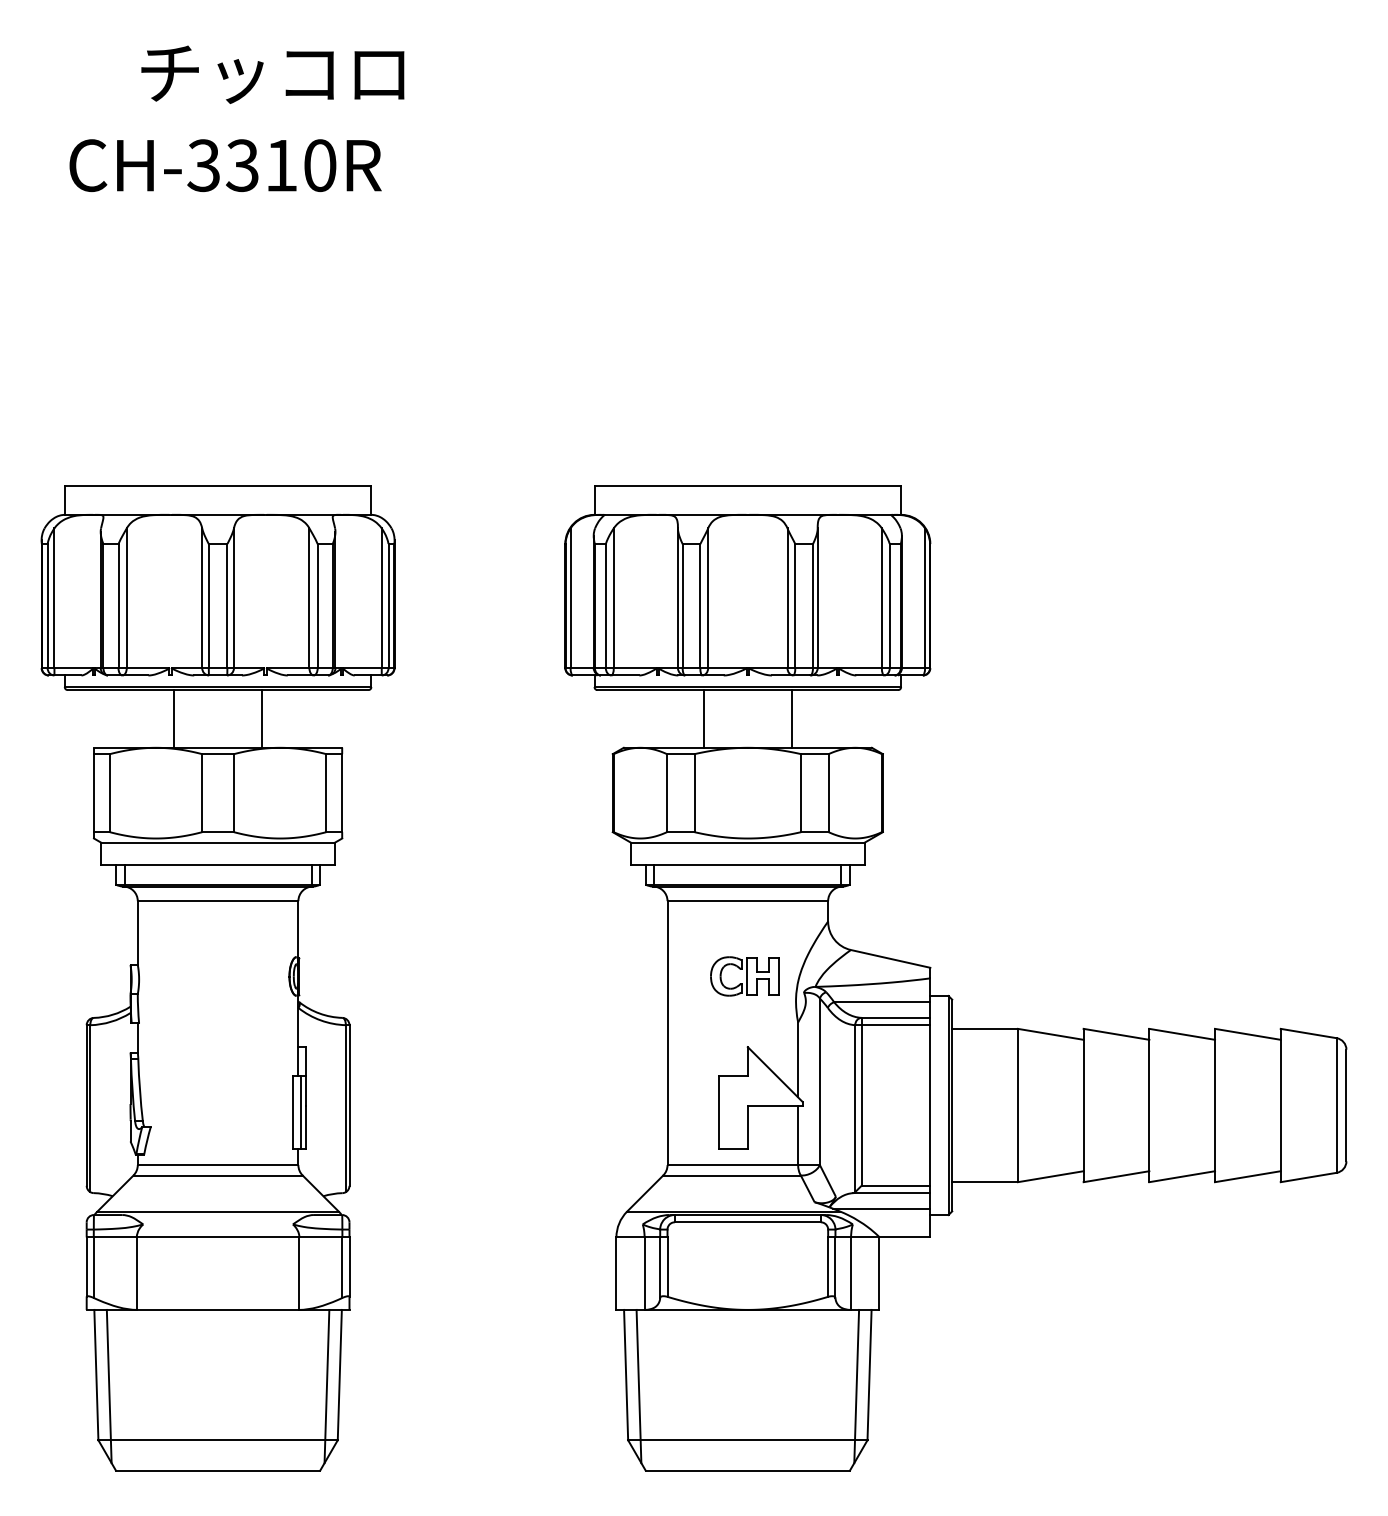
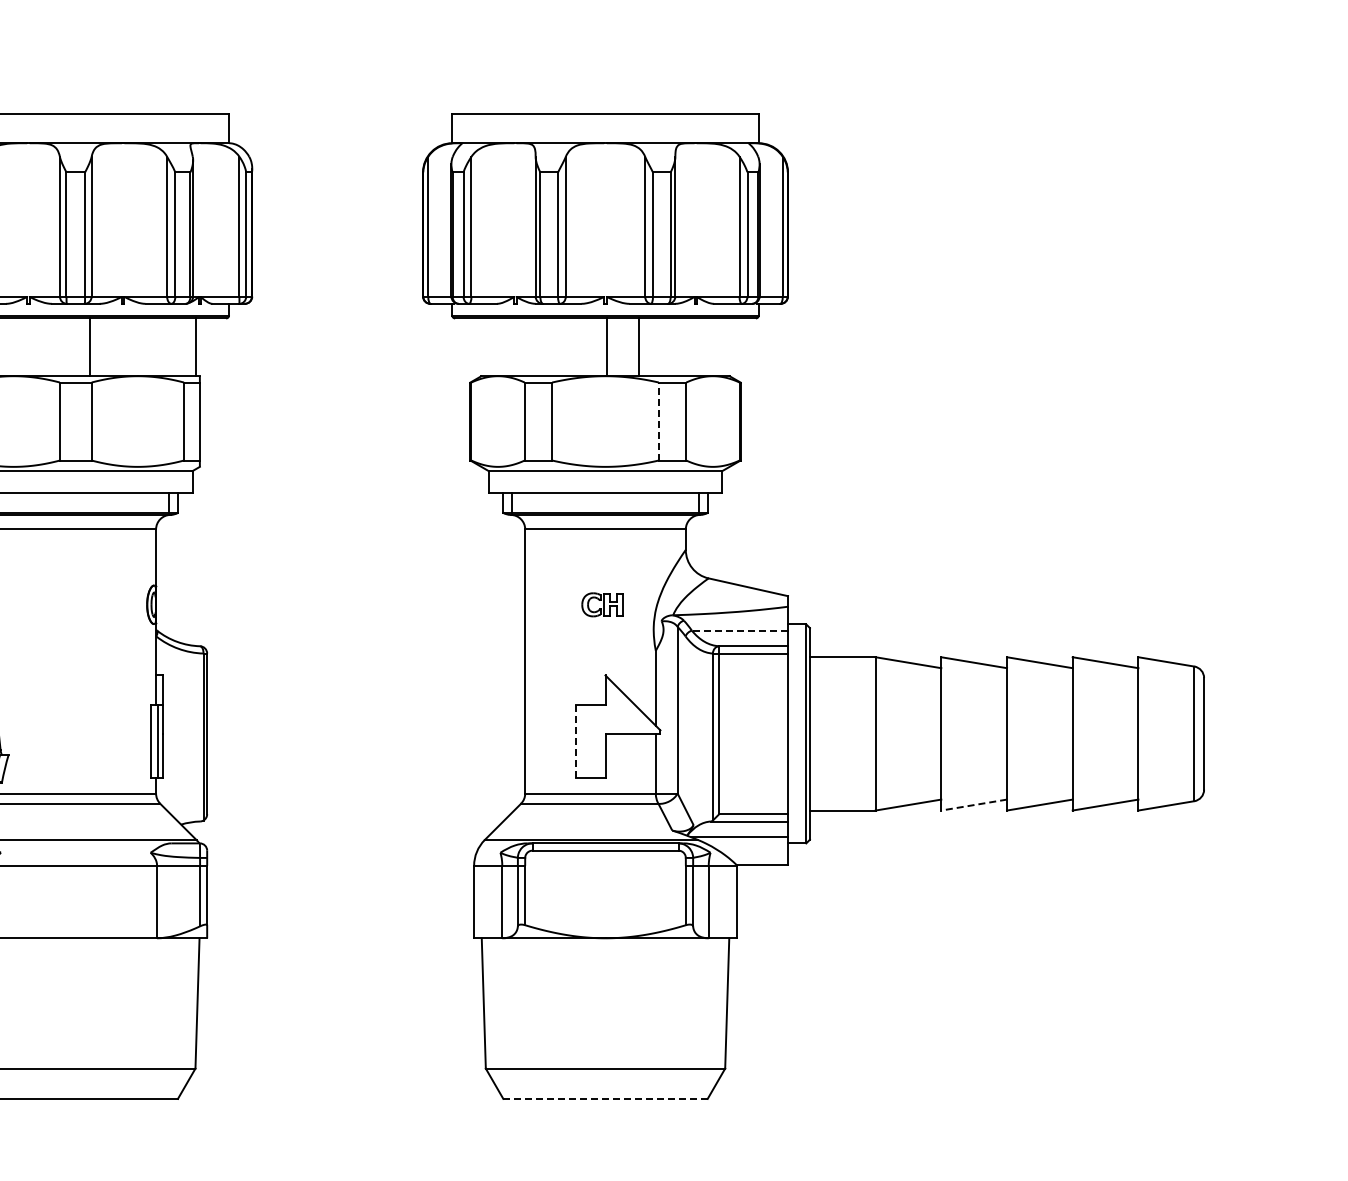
line: (174, 718) -> (90, 346), moved
line: (261, 718) -> (195, 346), moved
line: (704, 718) -> (639, 346), moved
line: (791, 718) -> (607, 346), moved
line: (801, 792) -> (659, 420), solid -> dashed
part: (744, 976) -> (602, 604), size x0.6
line: (881, 1002) -> (739, 630), solid -> dashed
line: (718, 1113) -> (576, 741), solid -> dashed
line: (1115, 1176) -> (973, 804), solid -> dashed
line: (326, 1386) -> (184, 1014), removed
line: (638, 1386) -> (496, 1014), removed
line: (856, 1386) -> (714, 1014), removed
line: (748, 1470) -> (606, 1098), solid -> dashed

